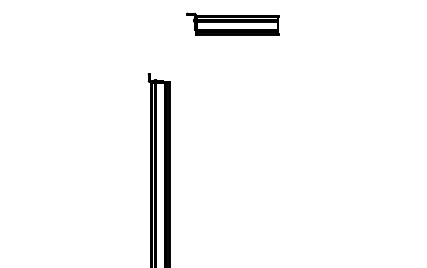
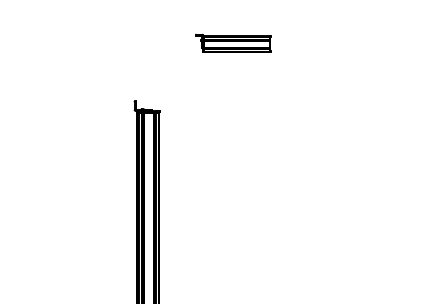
part: (232, 23) -> (232, 42), size x0.7

